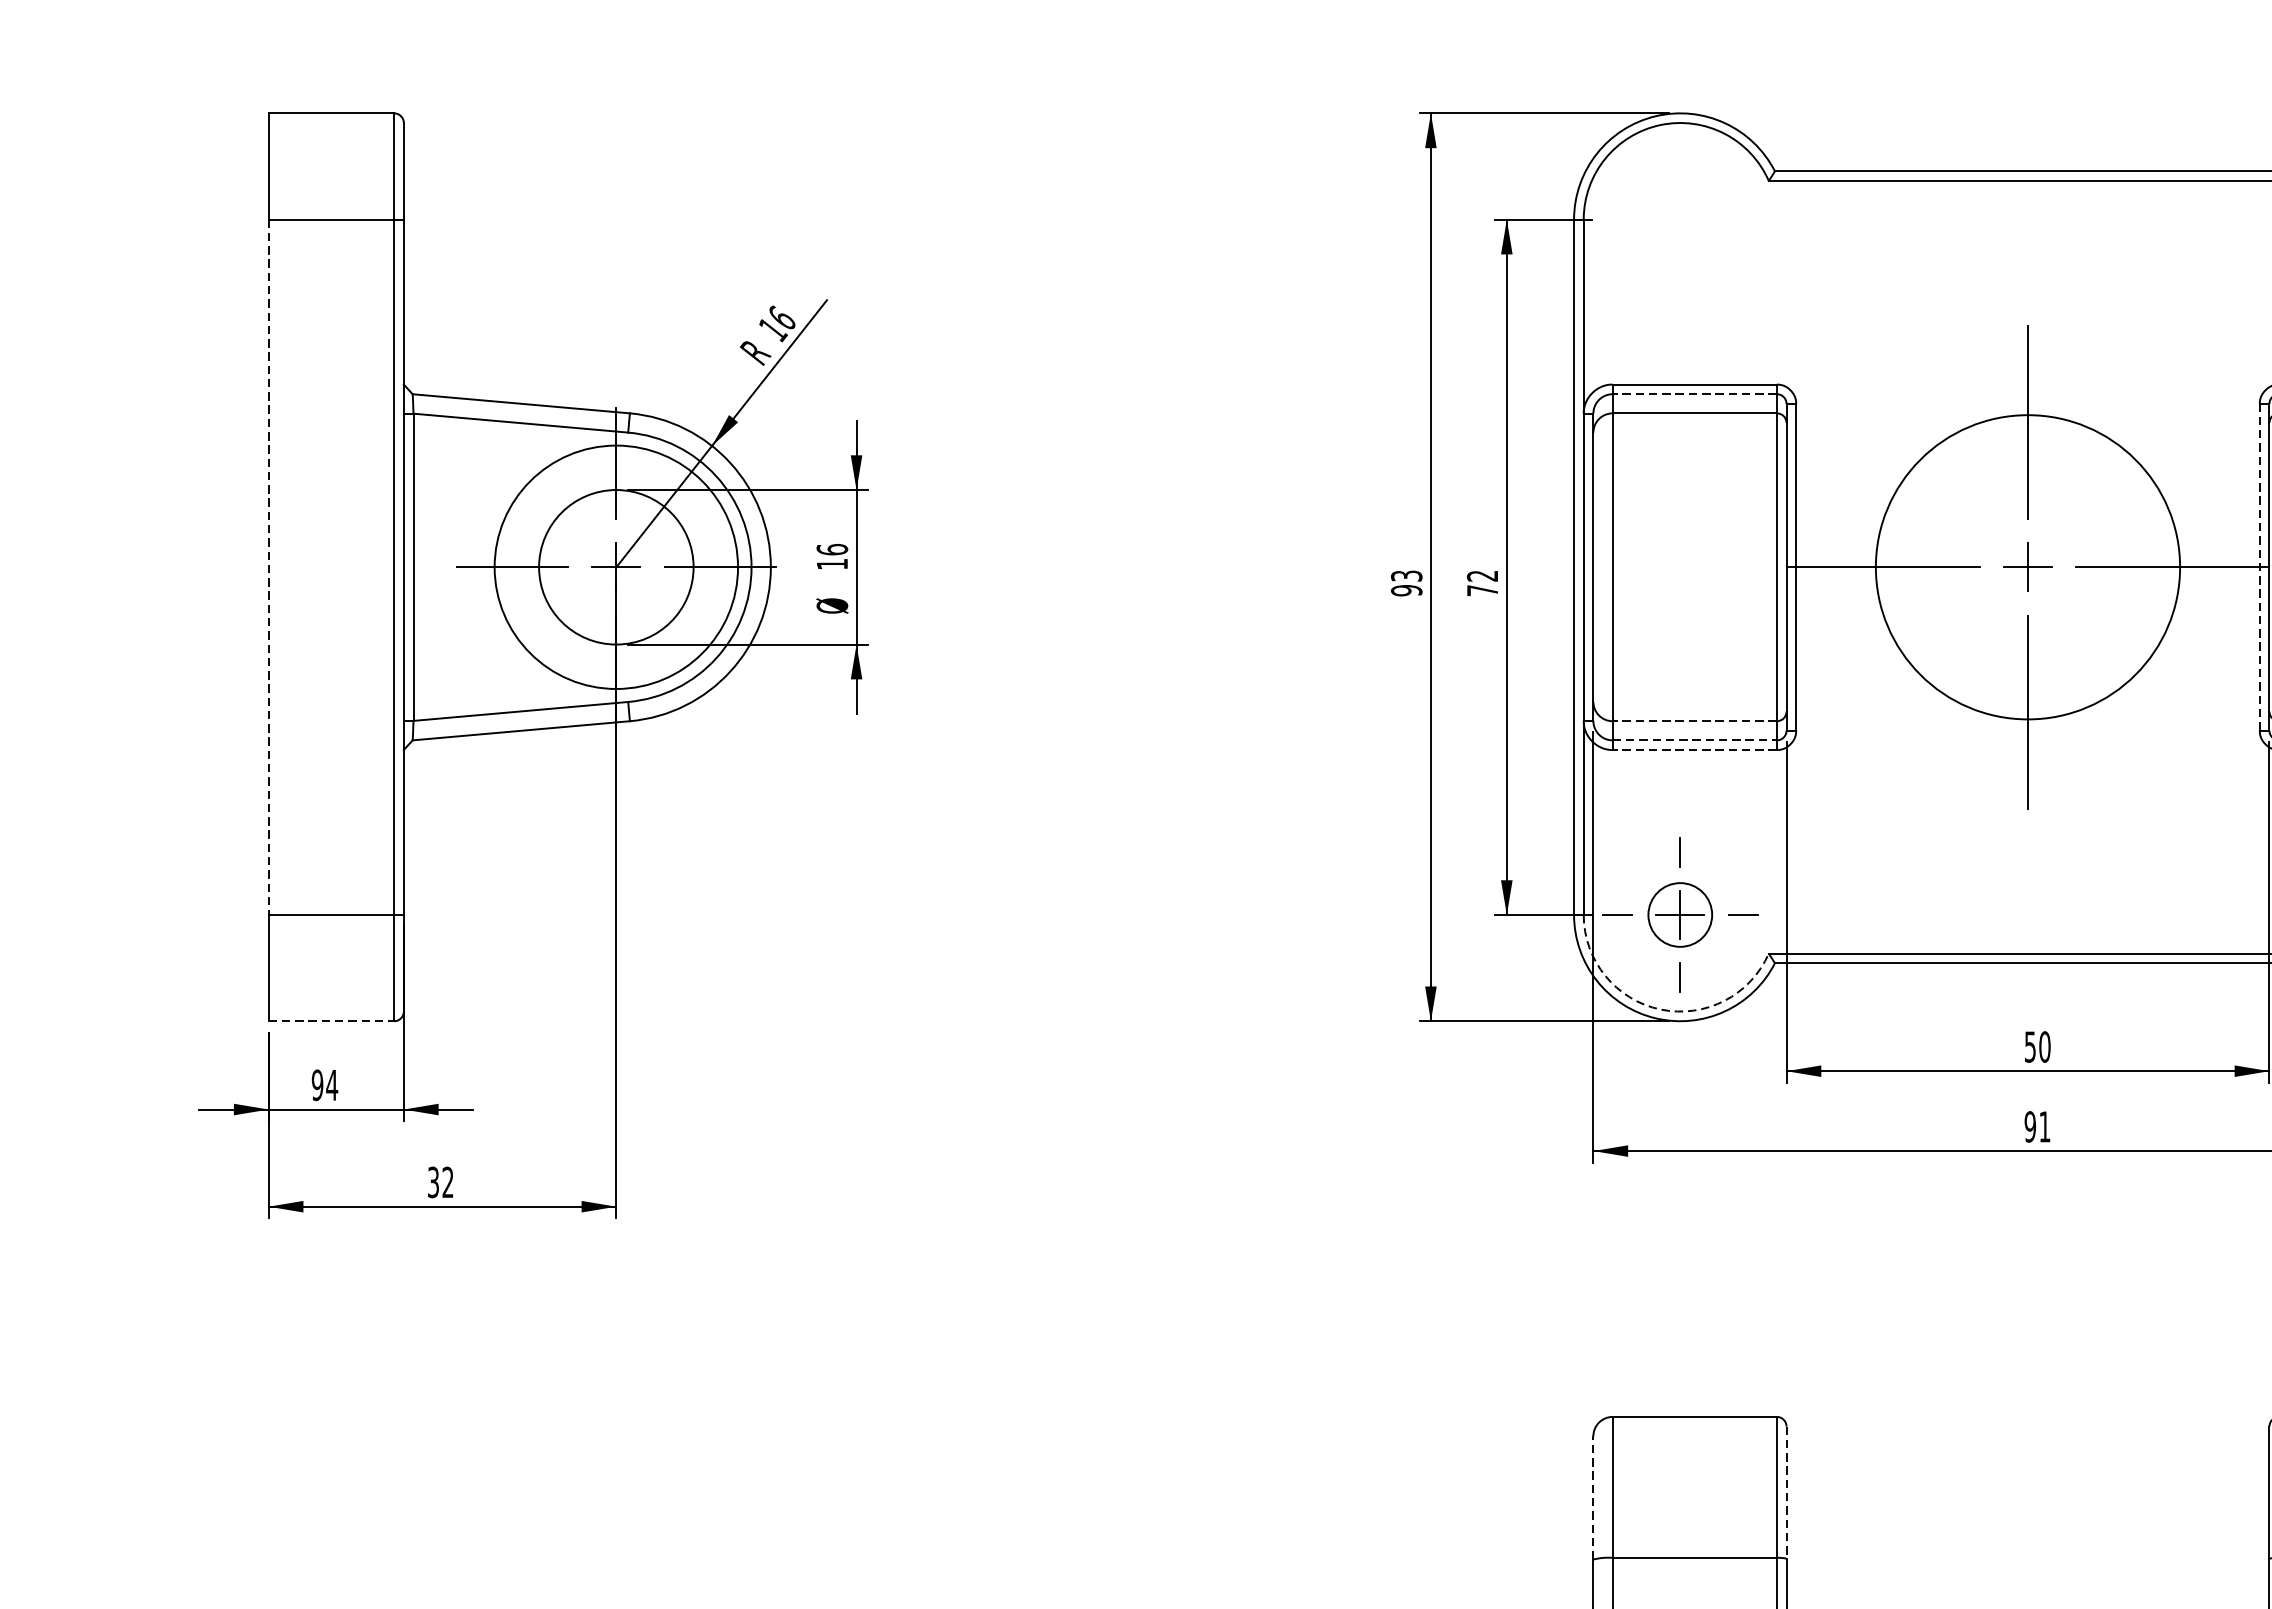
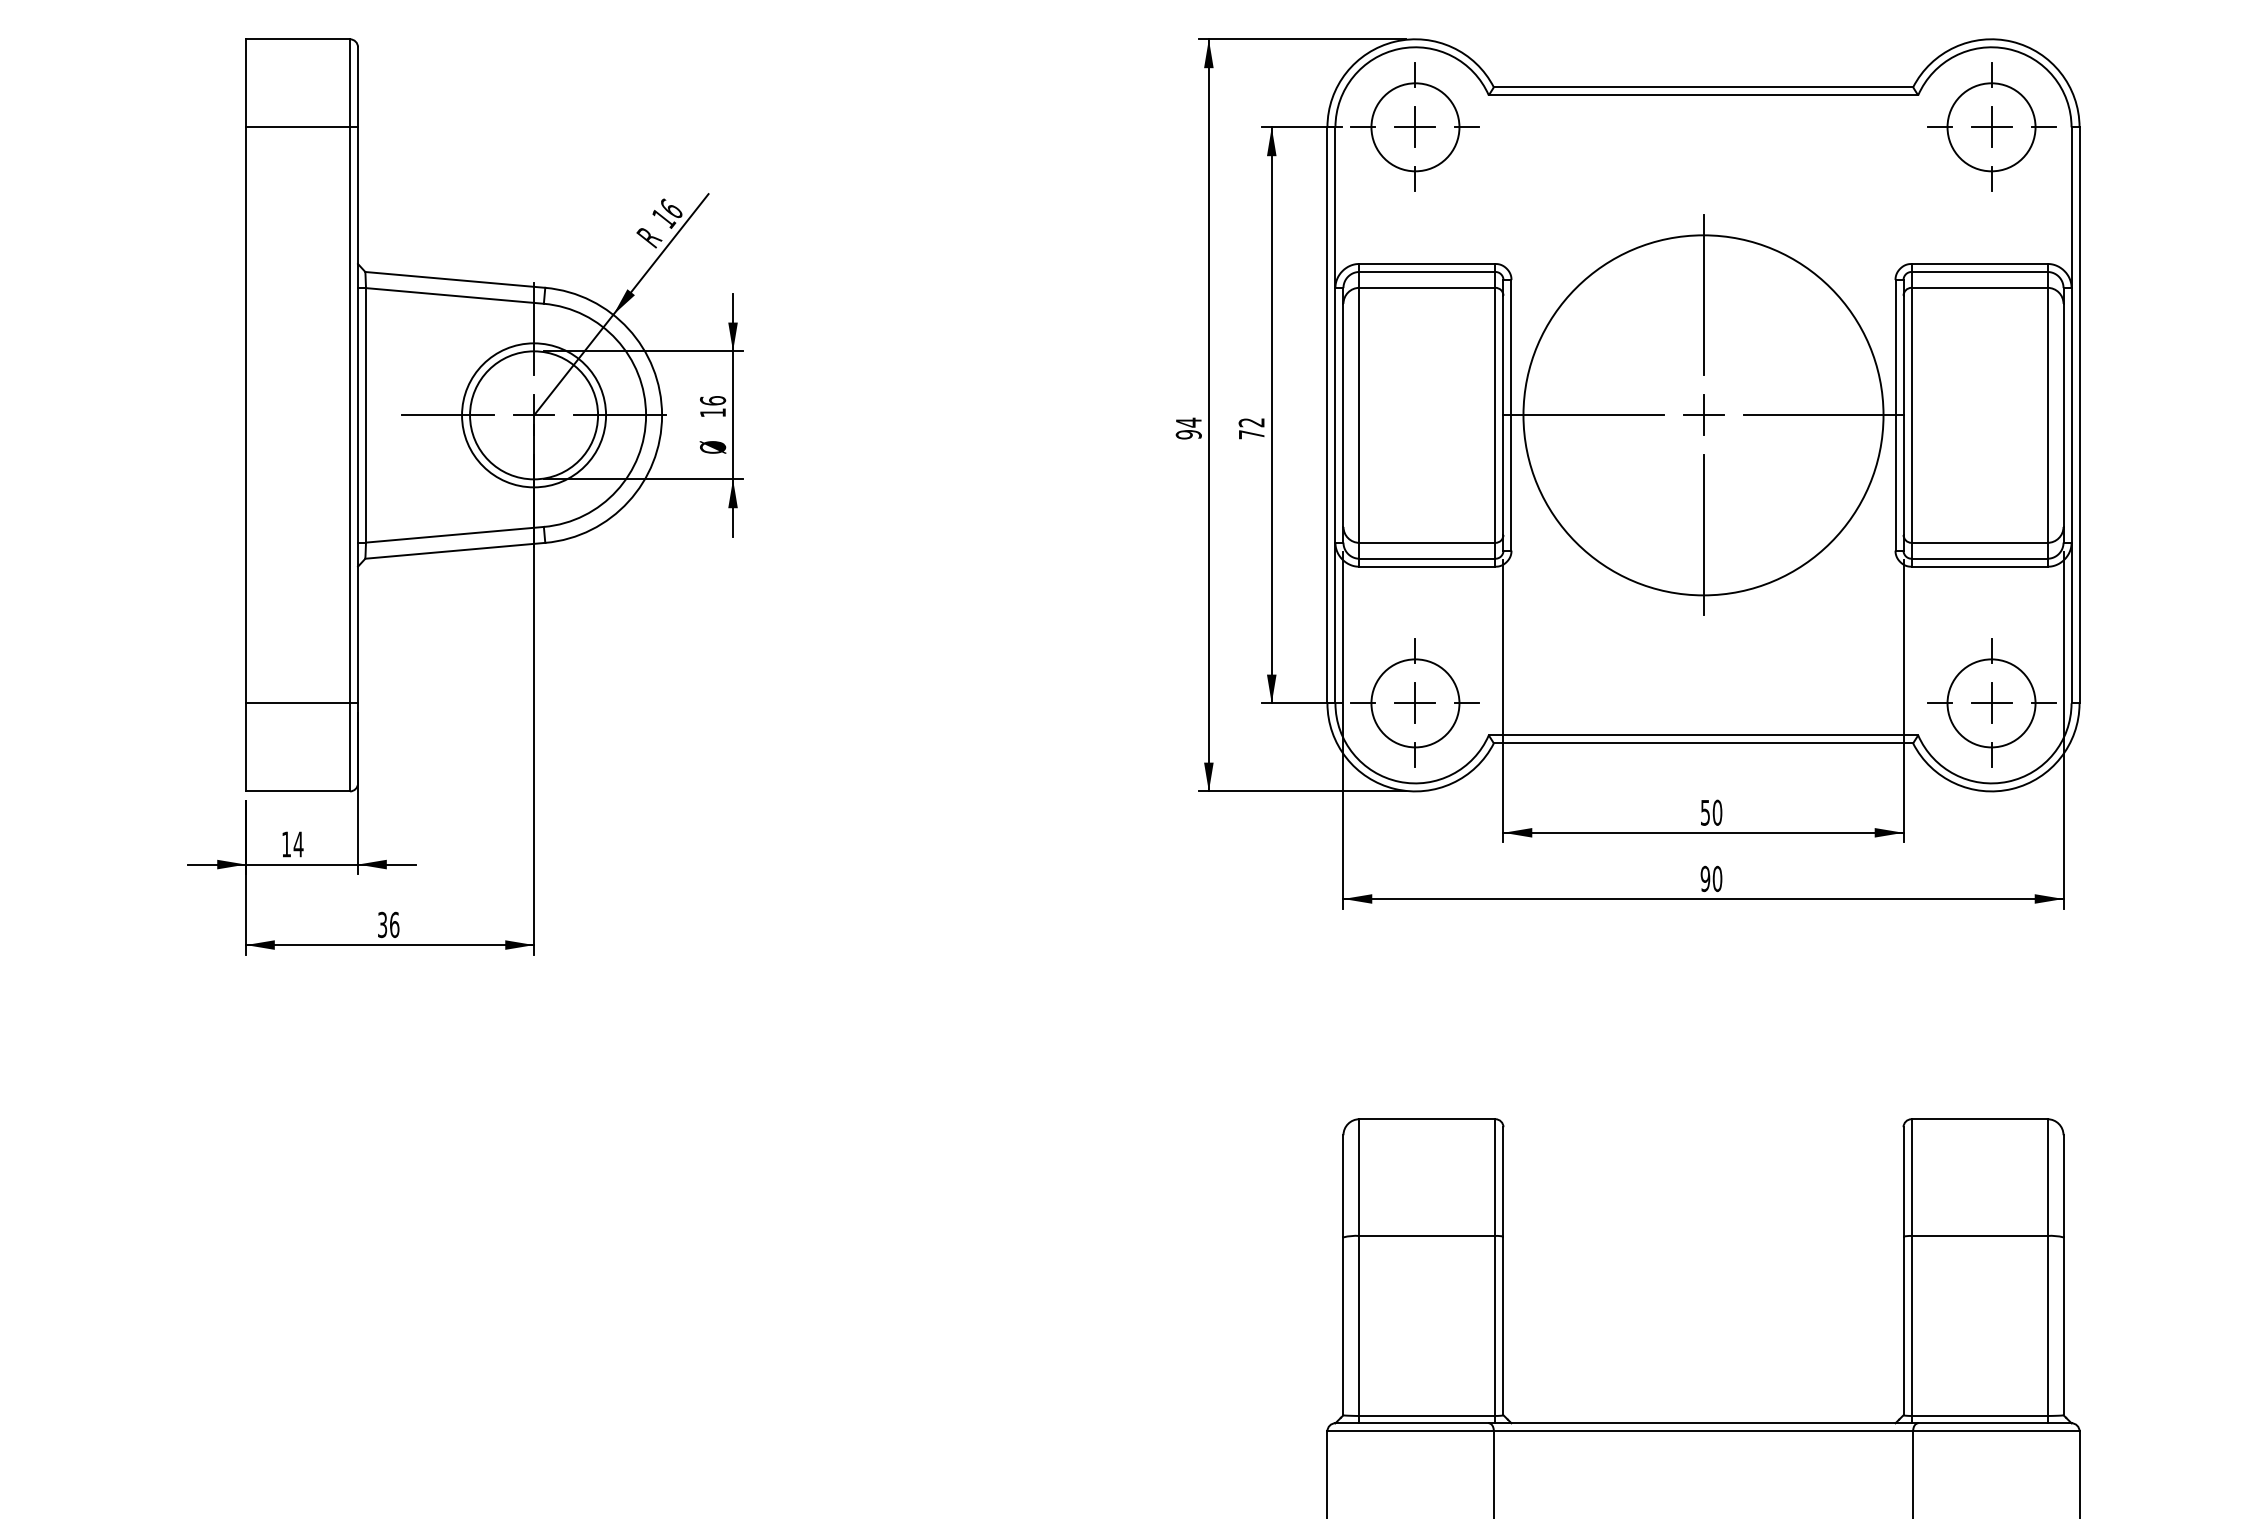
part: (1679, 218) -> (1414, 126), added
line: (1693, 393) -> (1426, 271), dashed -> solid
line: (2259, 566) -> (1895, 414), dashed -> solid
line: (269, 567) -> (246, 415), dashed -> solid
circle: (616, 567) -> (534, 415), size x0.71
circle: (2027, 567) -> (1703, 415), size x1.43
text: (1406, 575) -> (1188, 422), 93 -> 94
line: (1693, 720) -> (1426, 542), dashed -> solid
line: (1694, 740) -> (1427, 558), dashed -> solid
line: (1693, 749) -> (1426, 566), dashed -> solid
circle: (1680, 915) -> (1415, 703), size x1.67
arc: (1661, 1009) -> (1399, 781), dashed -> solid
line: (332, 1021) -> (298, 791), dashed -> solid
text: (317, 1085) -> (286, 844), 94 -> 14
text: (2044, 1126) -> (1717, 878), 91 -> 90
text: (447, 1181) -> (394, 924), 32 -> 36
line: (1786, 1492) -> (1503, 1181), dashed -> solid
line: (1593, 1496) -> (1343, 1185), dashed -> solid

